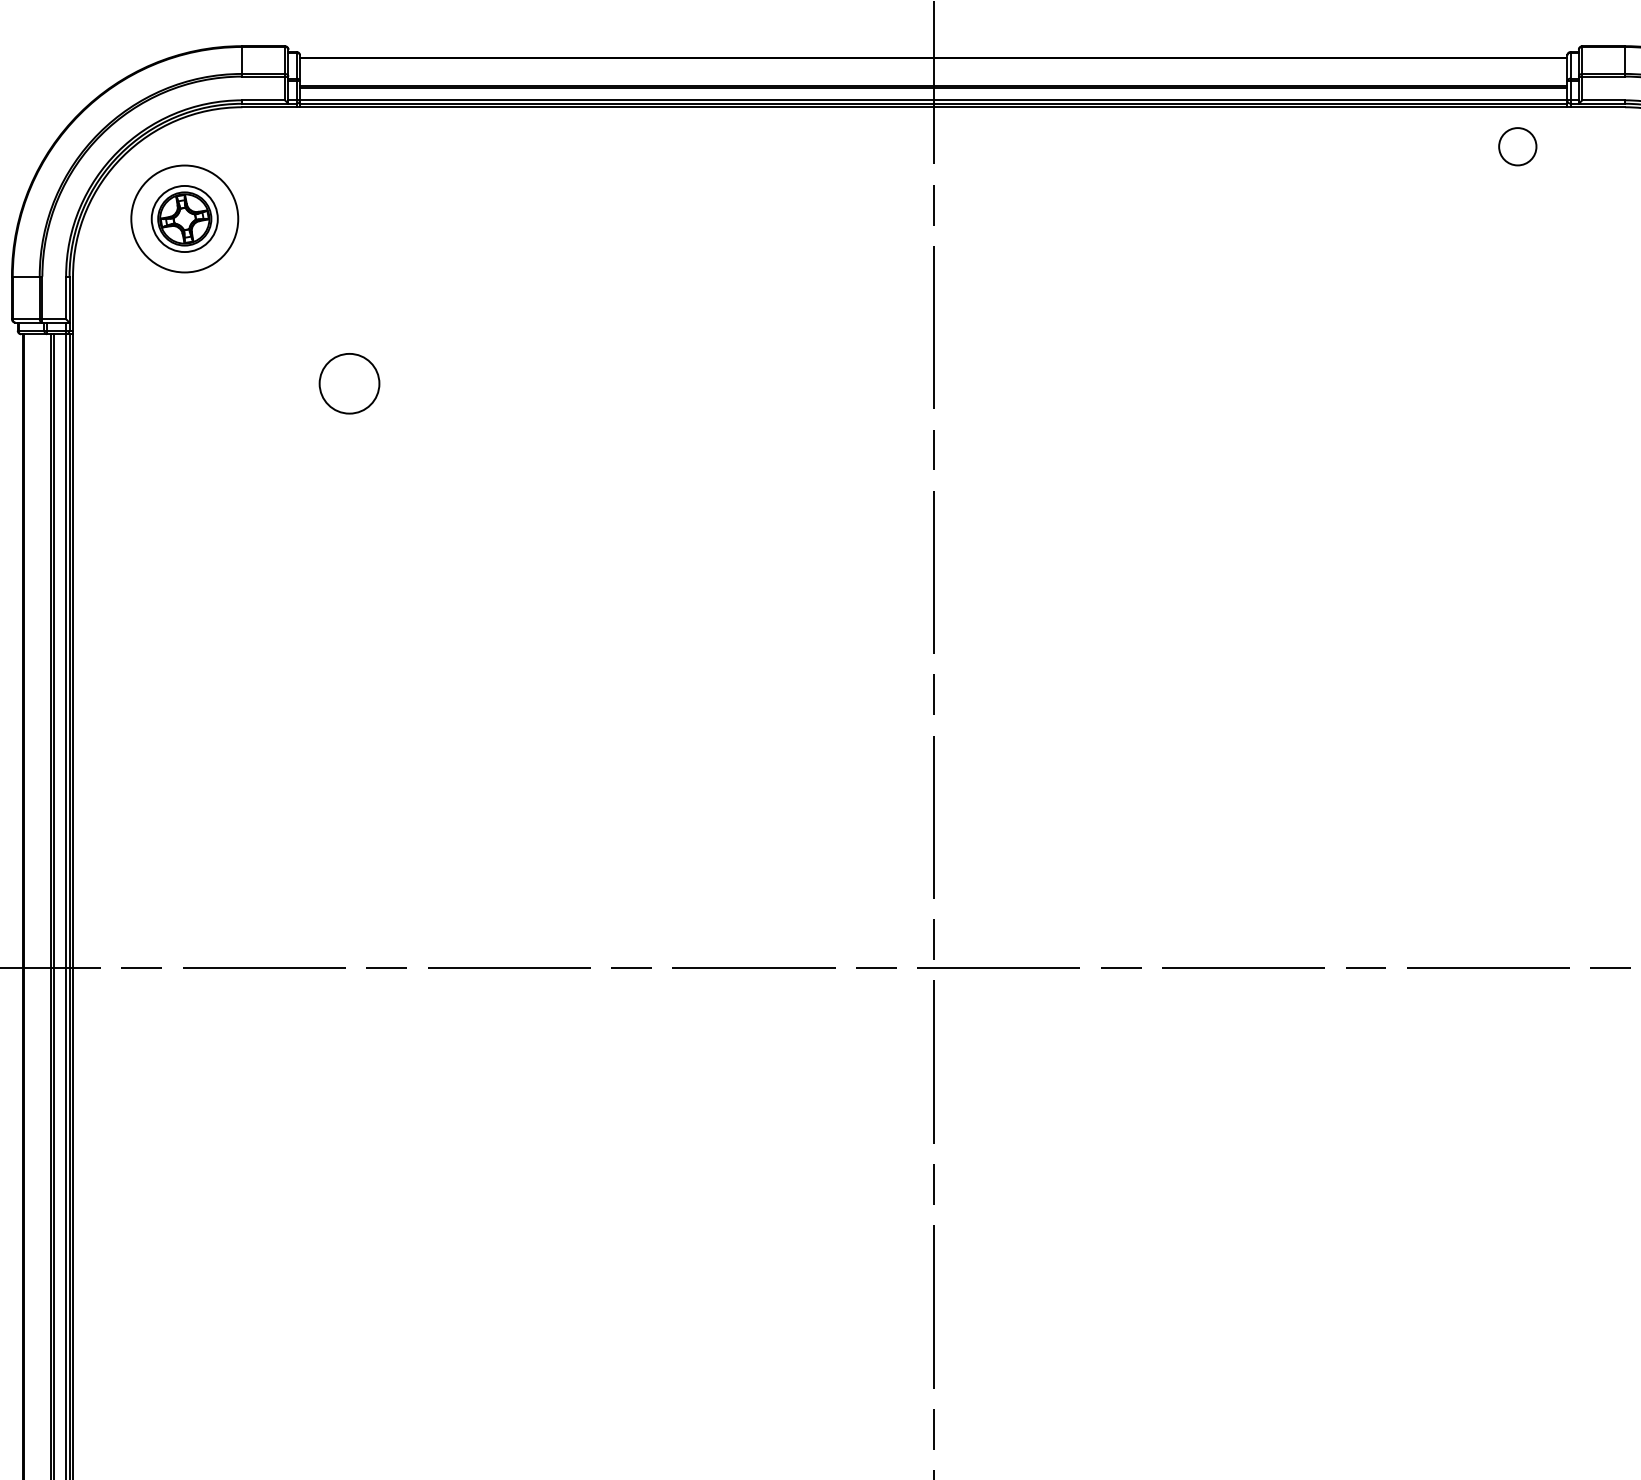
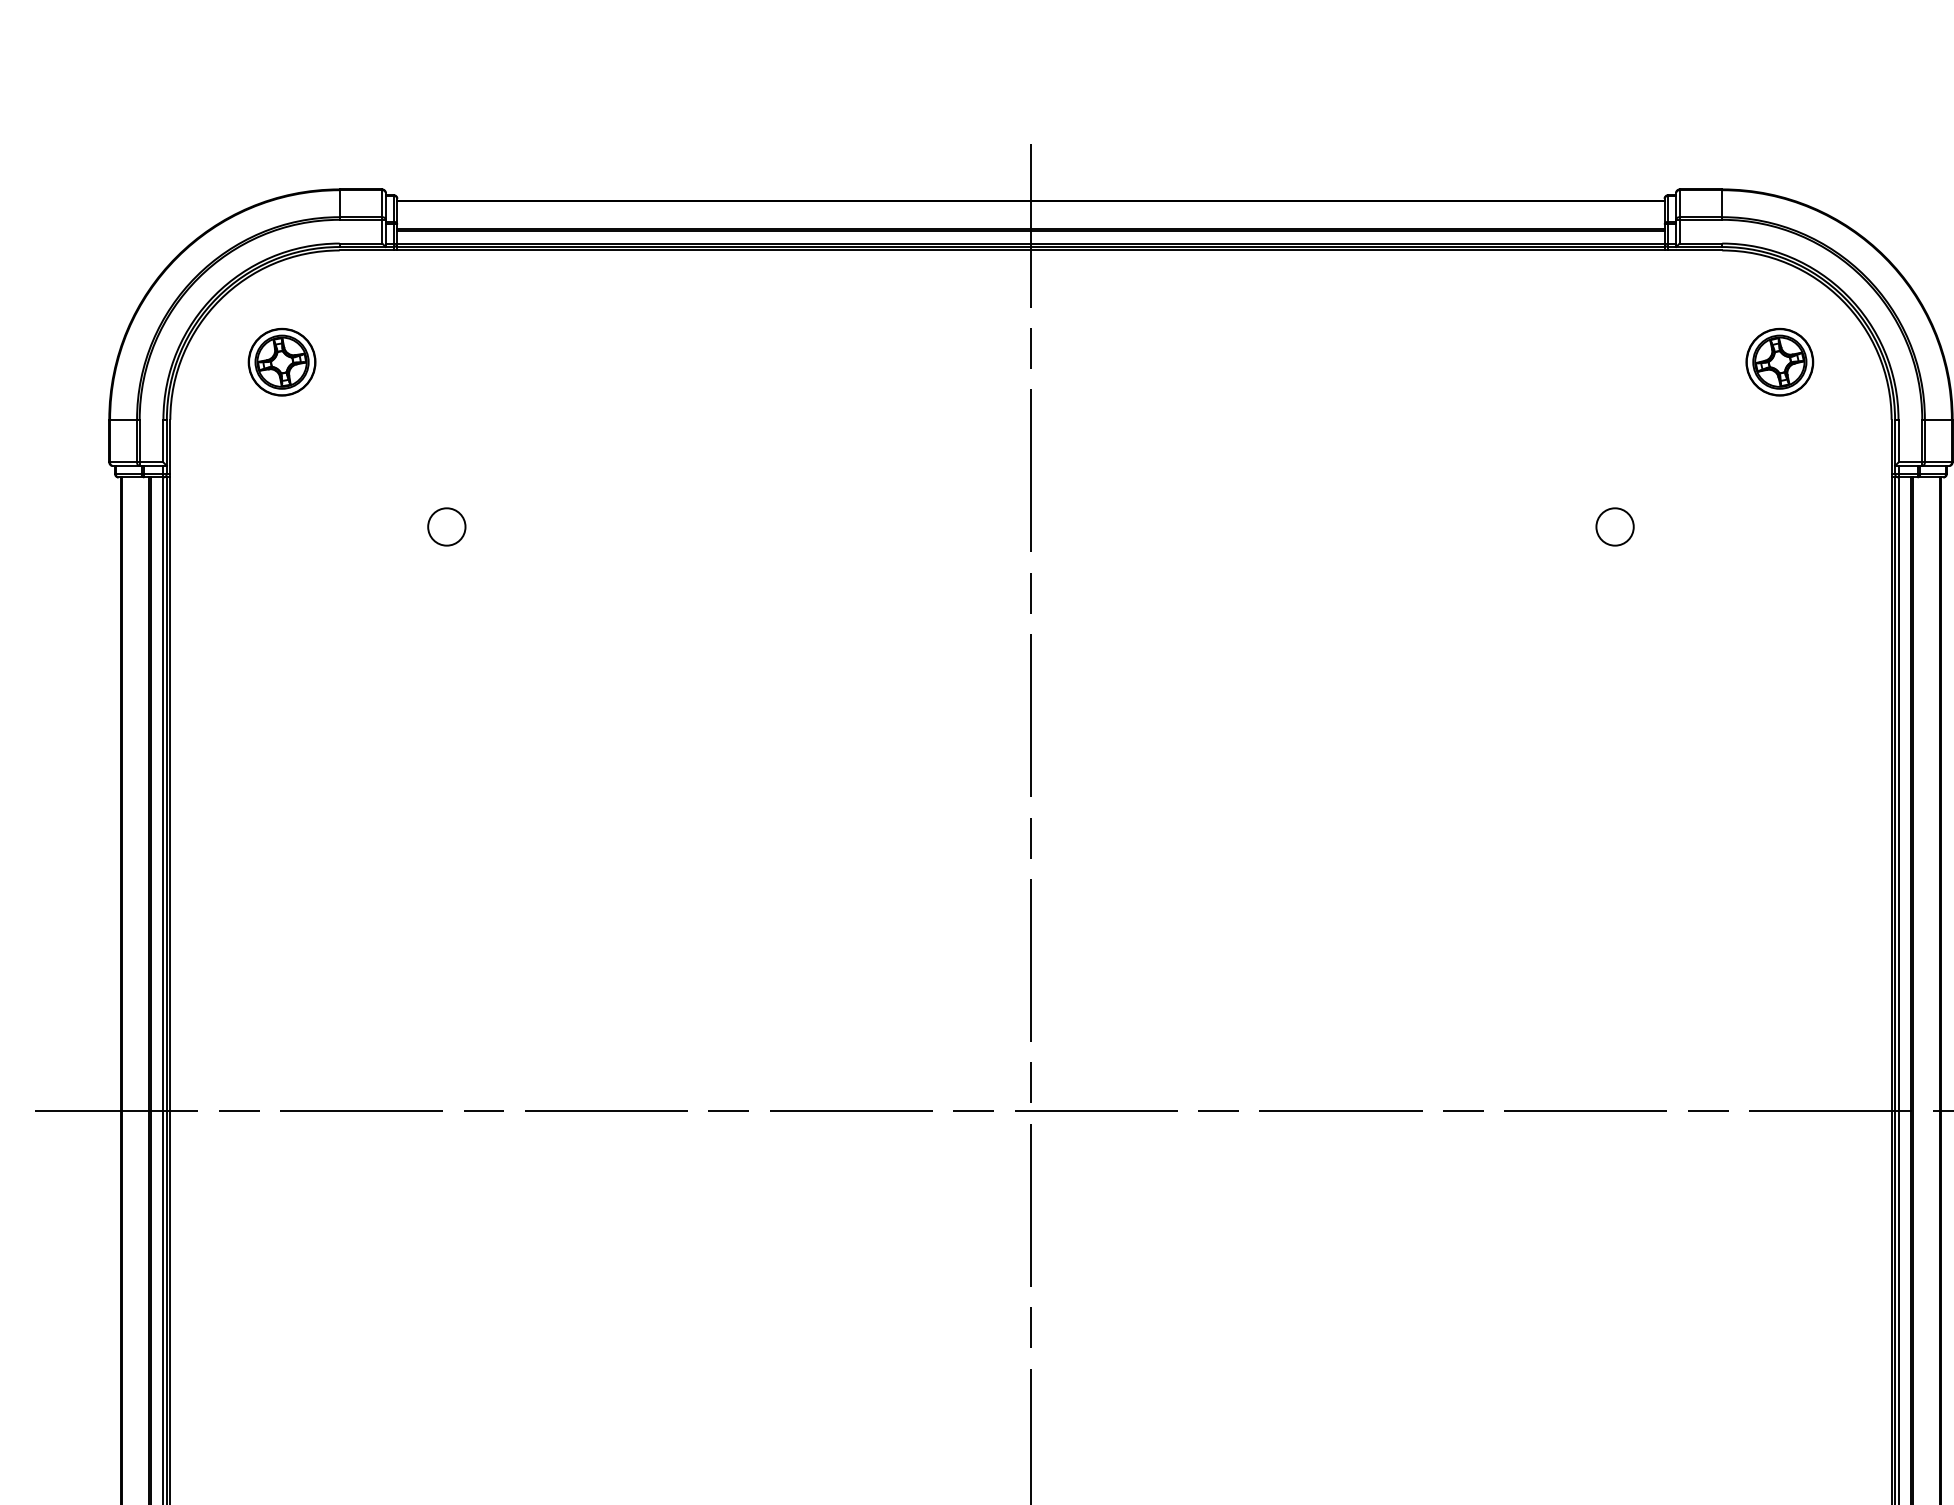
circle: (1517, 146) -> (1614, 526), moved
circle: (184, 218) -> (281, 361), size x0.62
circle: (349, 383) -> (446, 526), size x0.62

